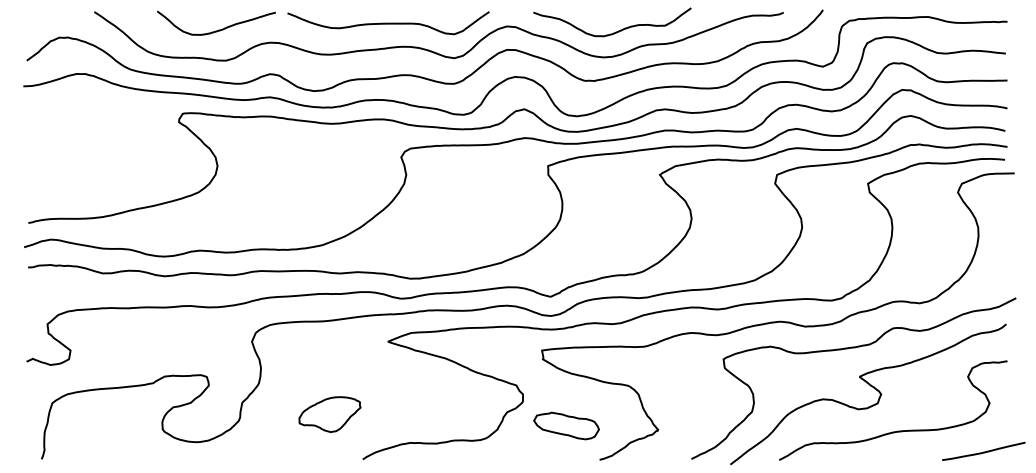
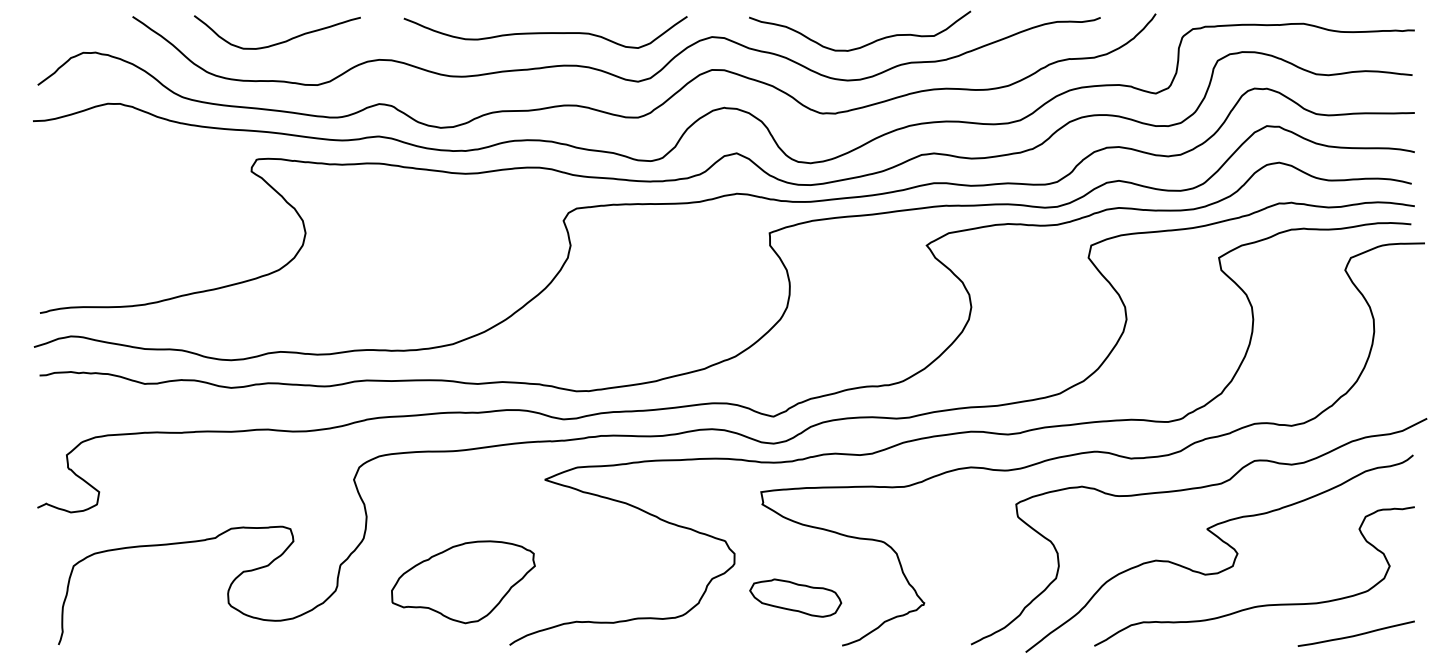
curve: (218, 29) -> (280, 41), moved
part: (329, 414) -> (462, 581), size x1.67
curve: (983, 451) -> (1355, 633), moved

